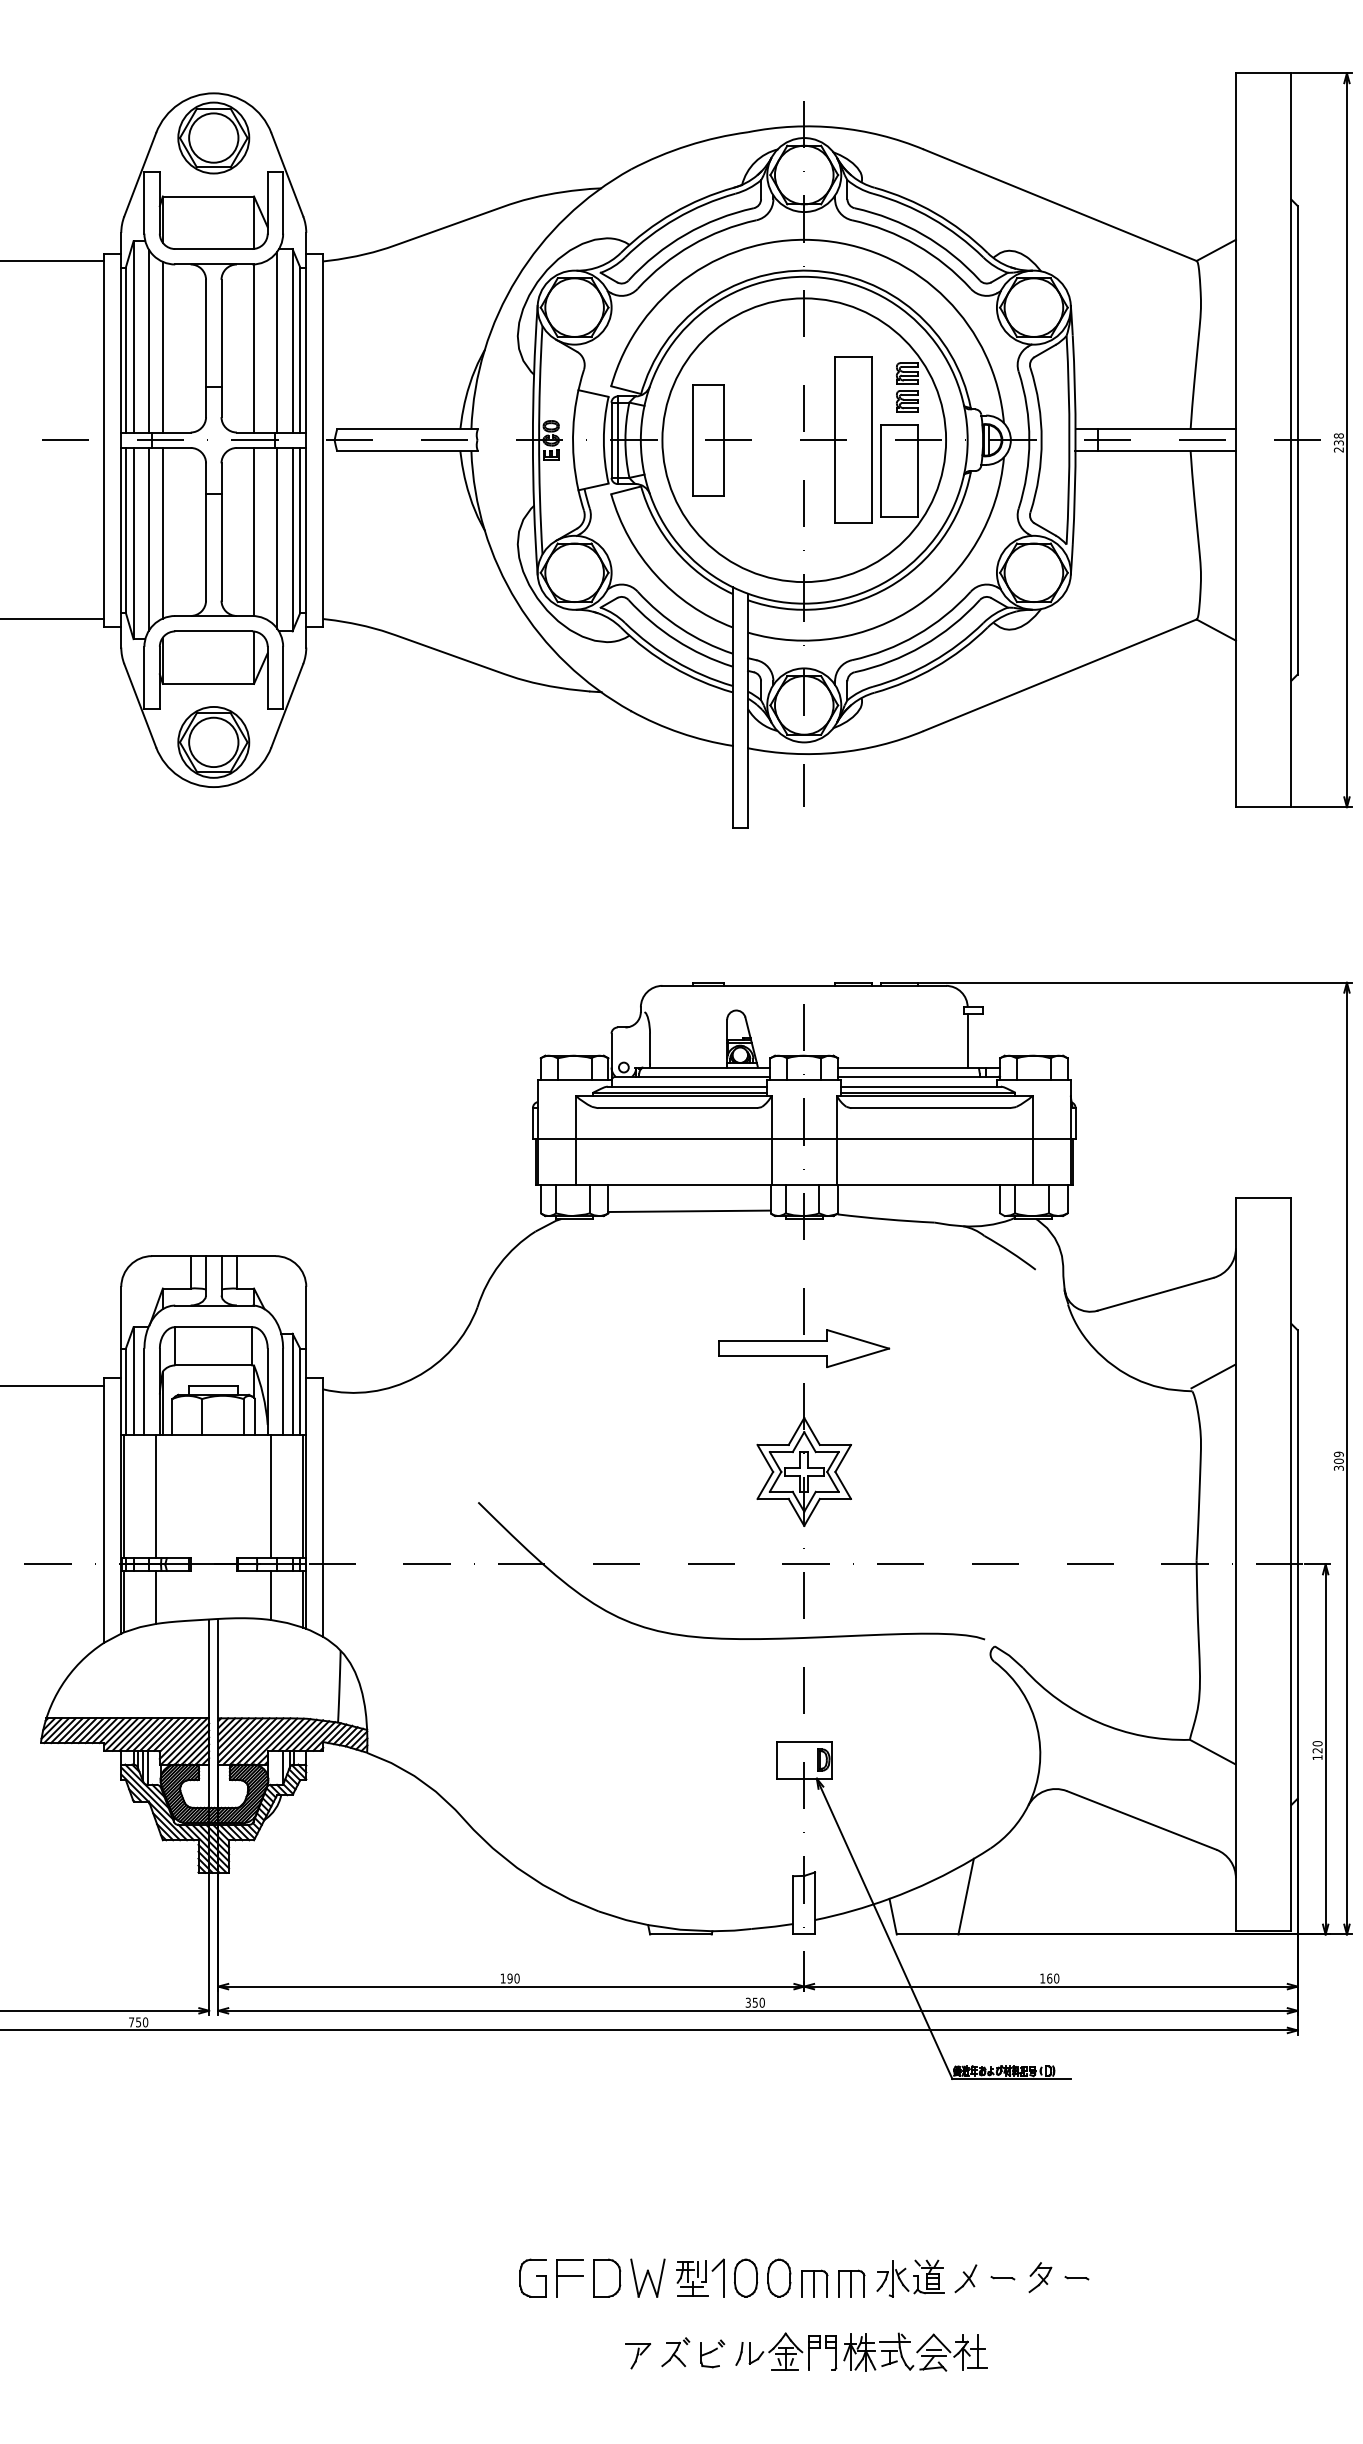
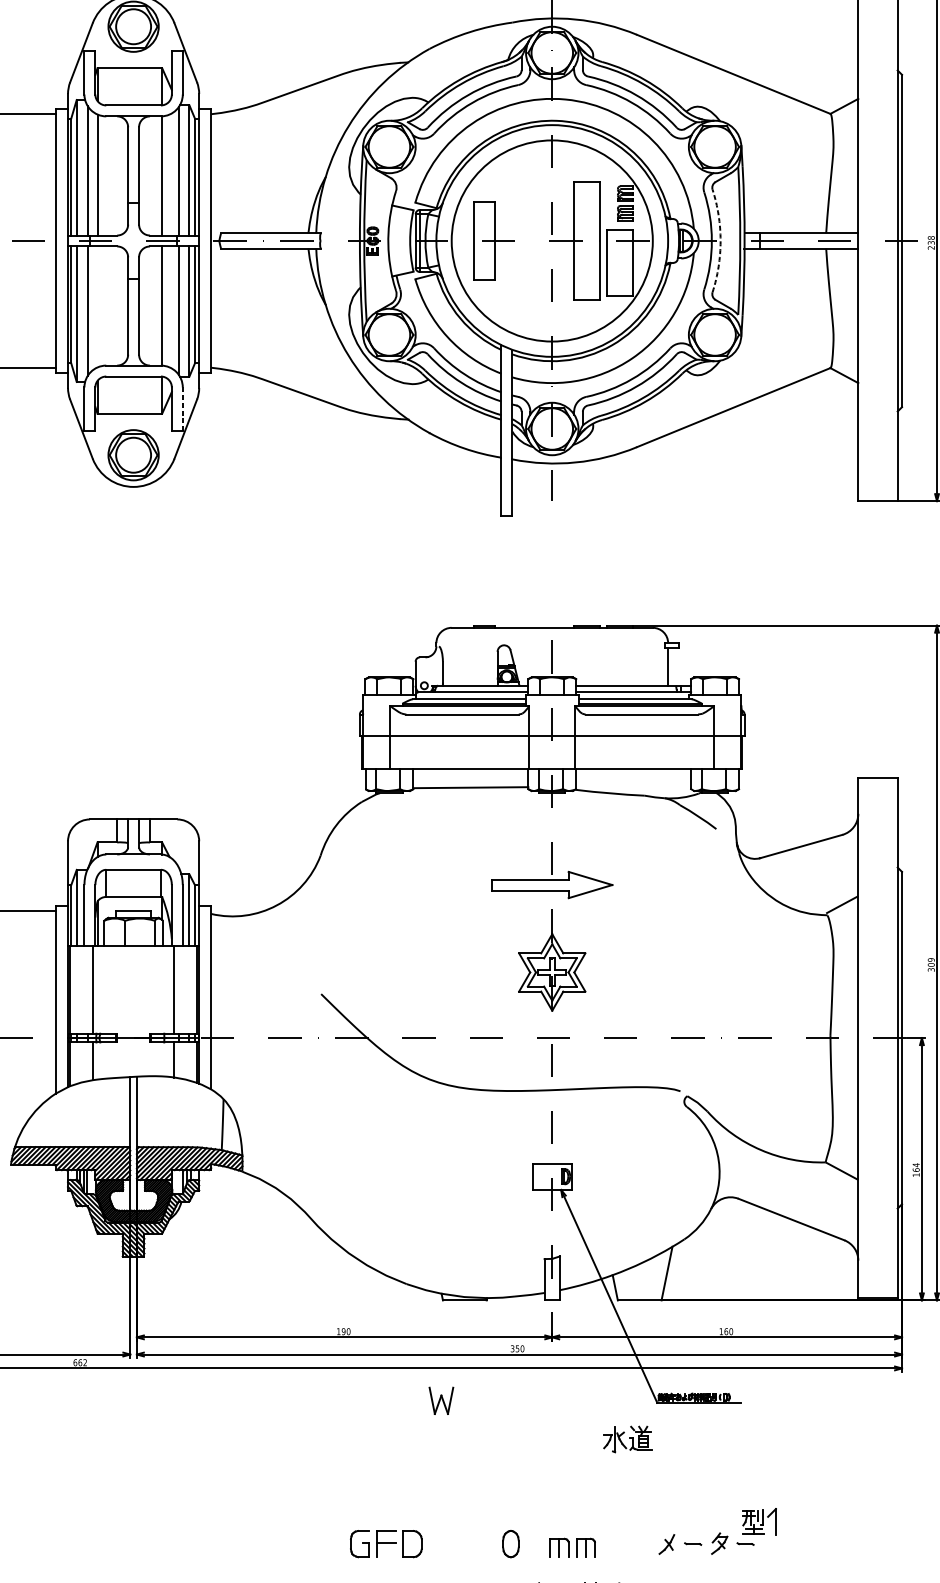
arc: (1041, 440) -> (720, 241), solid -> dashed
line: (162, 532) -> (97, 306), removed
line: (283, 677) -> (183, 409), solid -> dashed
text: (1317, 1746) -> (916, 1167), 120 -> 164
text: (138, 2022) -> (80, 1362), 750 -> 662
part: (647, 2277) -> (441, 1400), moved
part: (700, 2277) -> (759, 1521), moved
part: (779, 2277) -> (534, 1543), removed
part: (910, 2278) -> (627, 1439), moved

